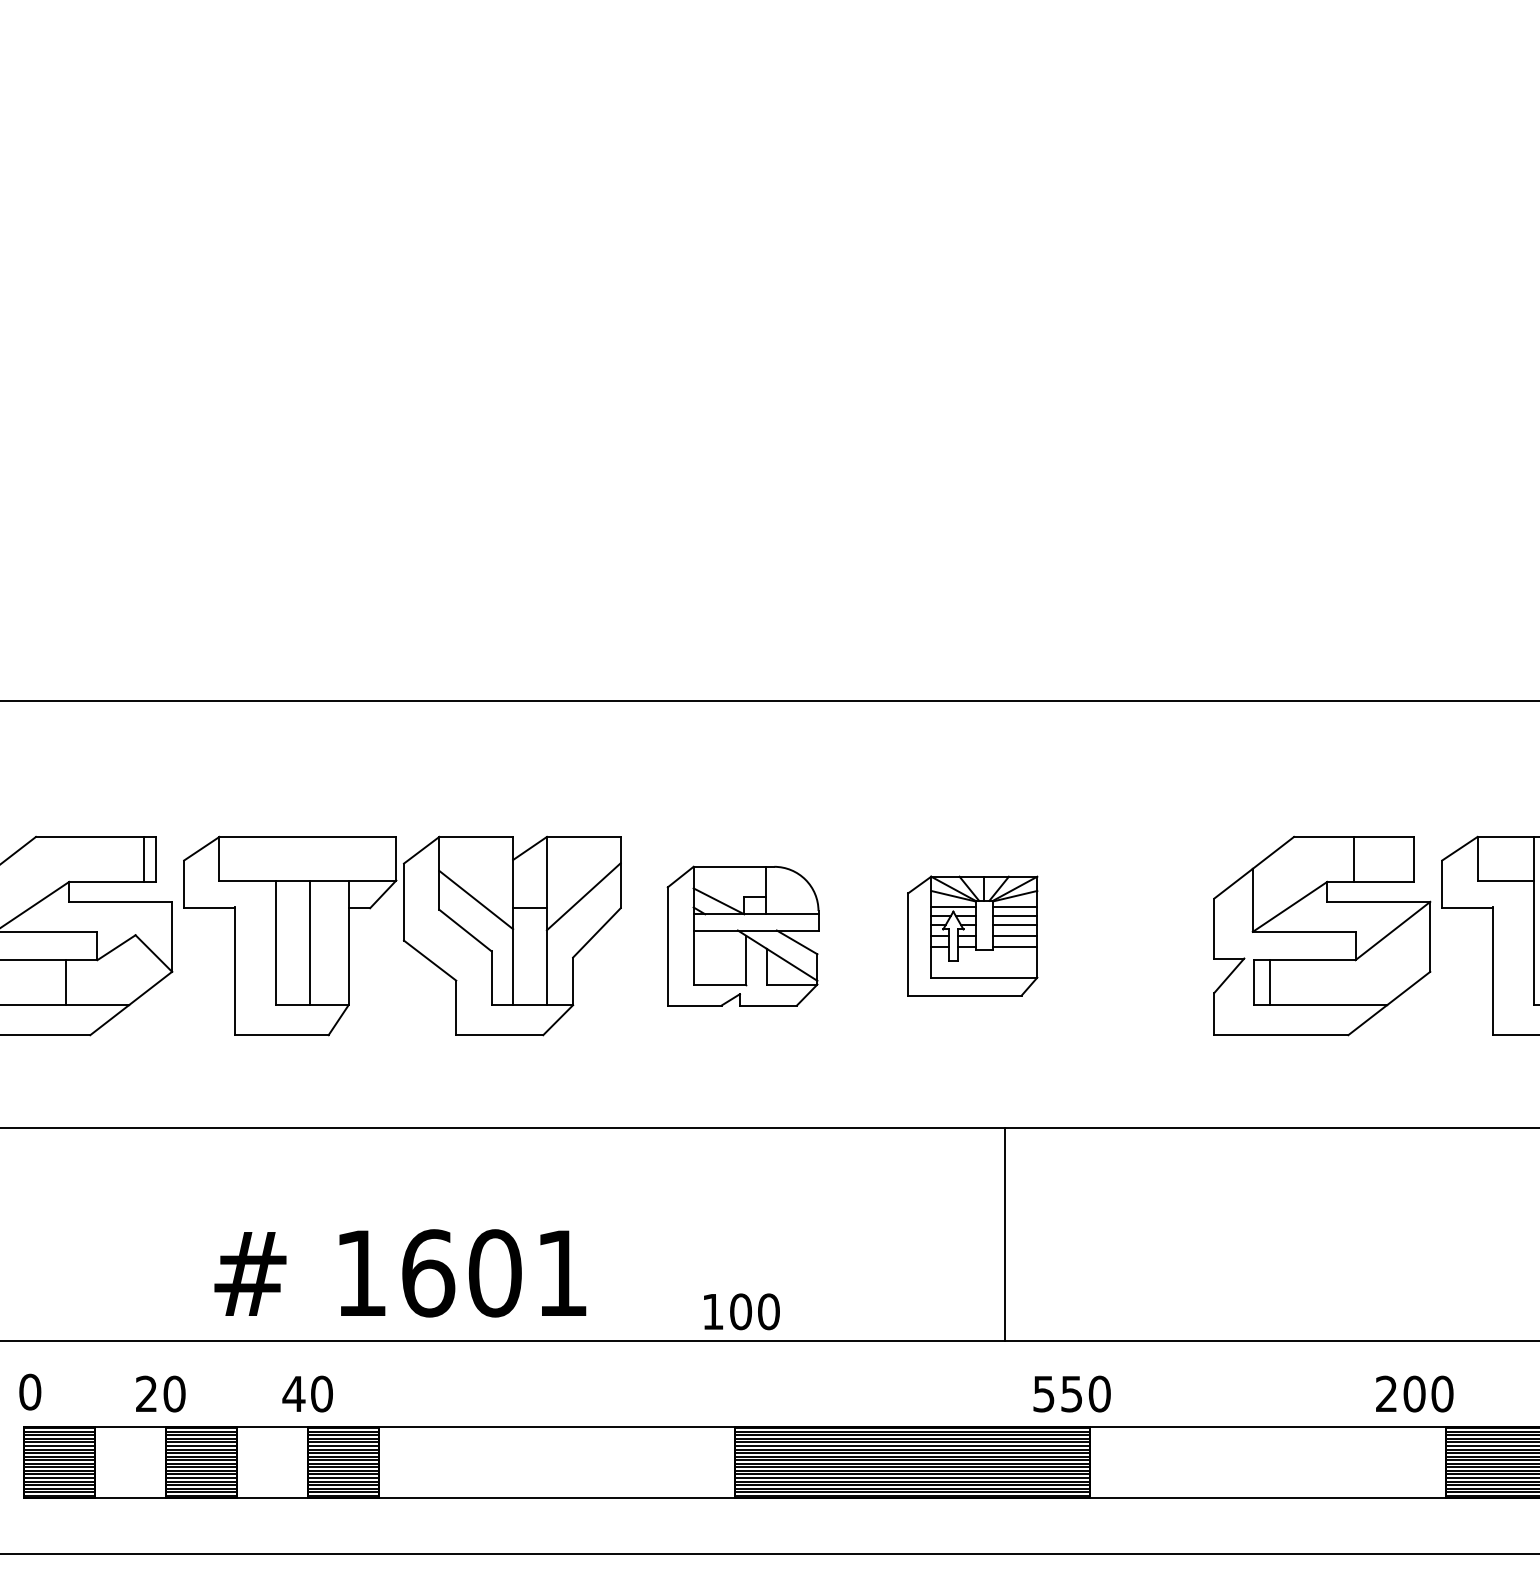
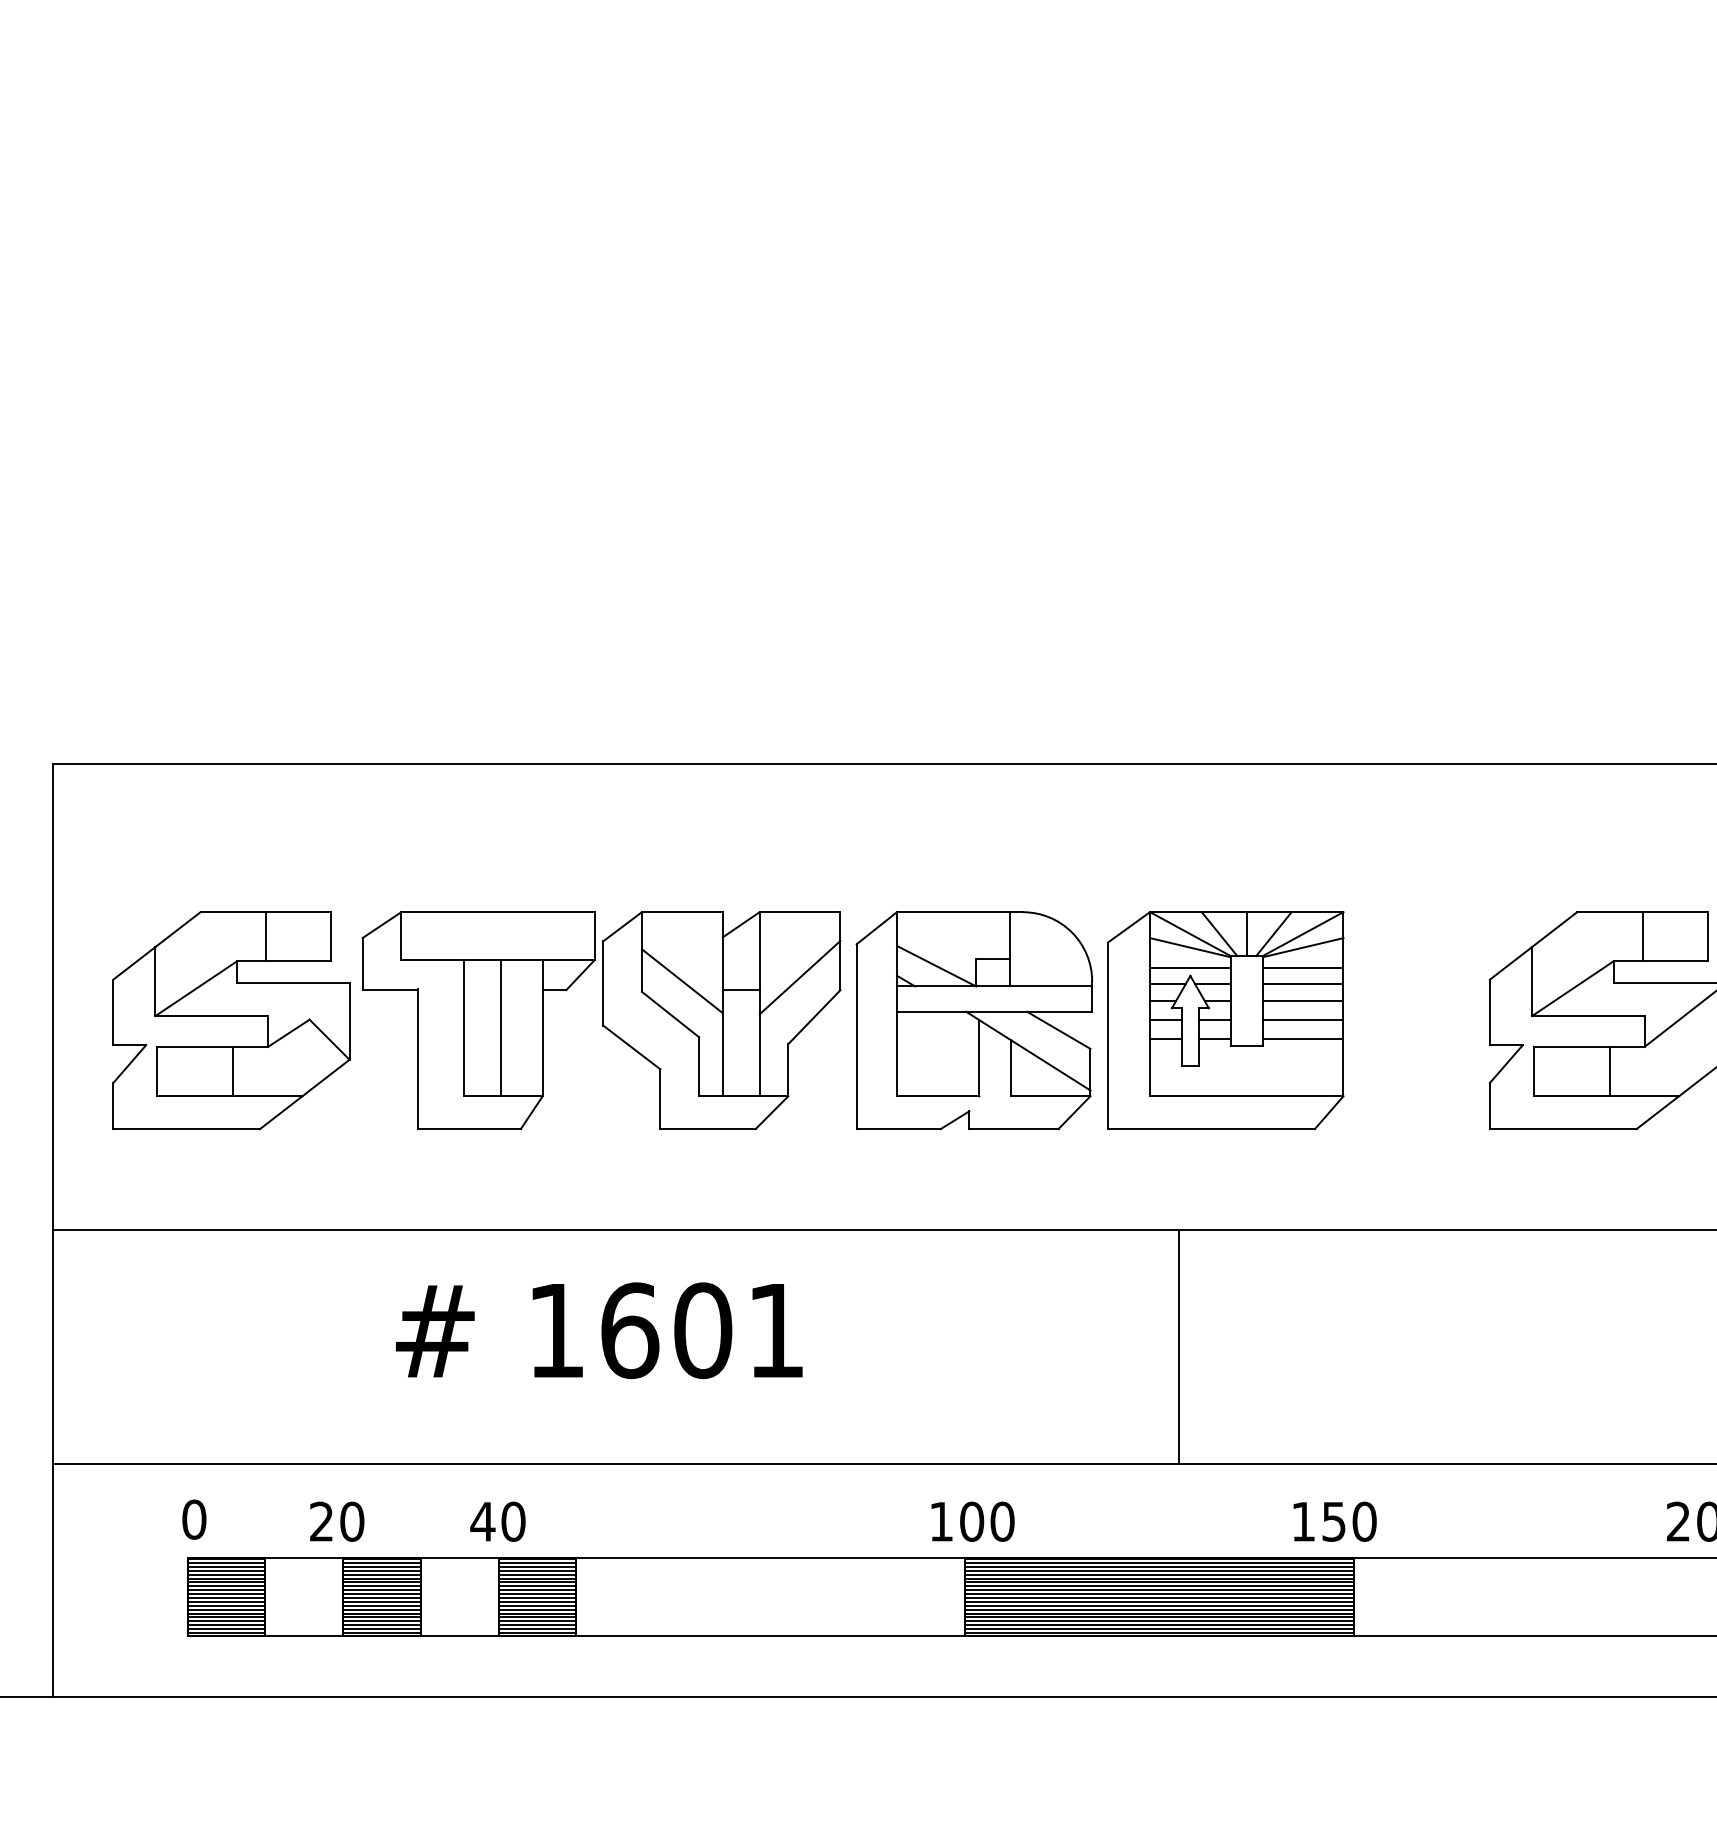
line: (144, 859) -> (266, 936), moved
part: (743, 935) -> (974, 1020), size x1.43
part: (972, 935) -> (1225, 1020), size x1.67
line: (1269, 982) -> (1609, 1071), moved
line: (1005, 1233) -> (1179, 1346), moved
text: (400, 1273) -> (599, 1330), moved
text: (741, 1311) -> (972, 1521), moved
text: (1043, 1393) -> (1303, 1521), 550 -> 150

